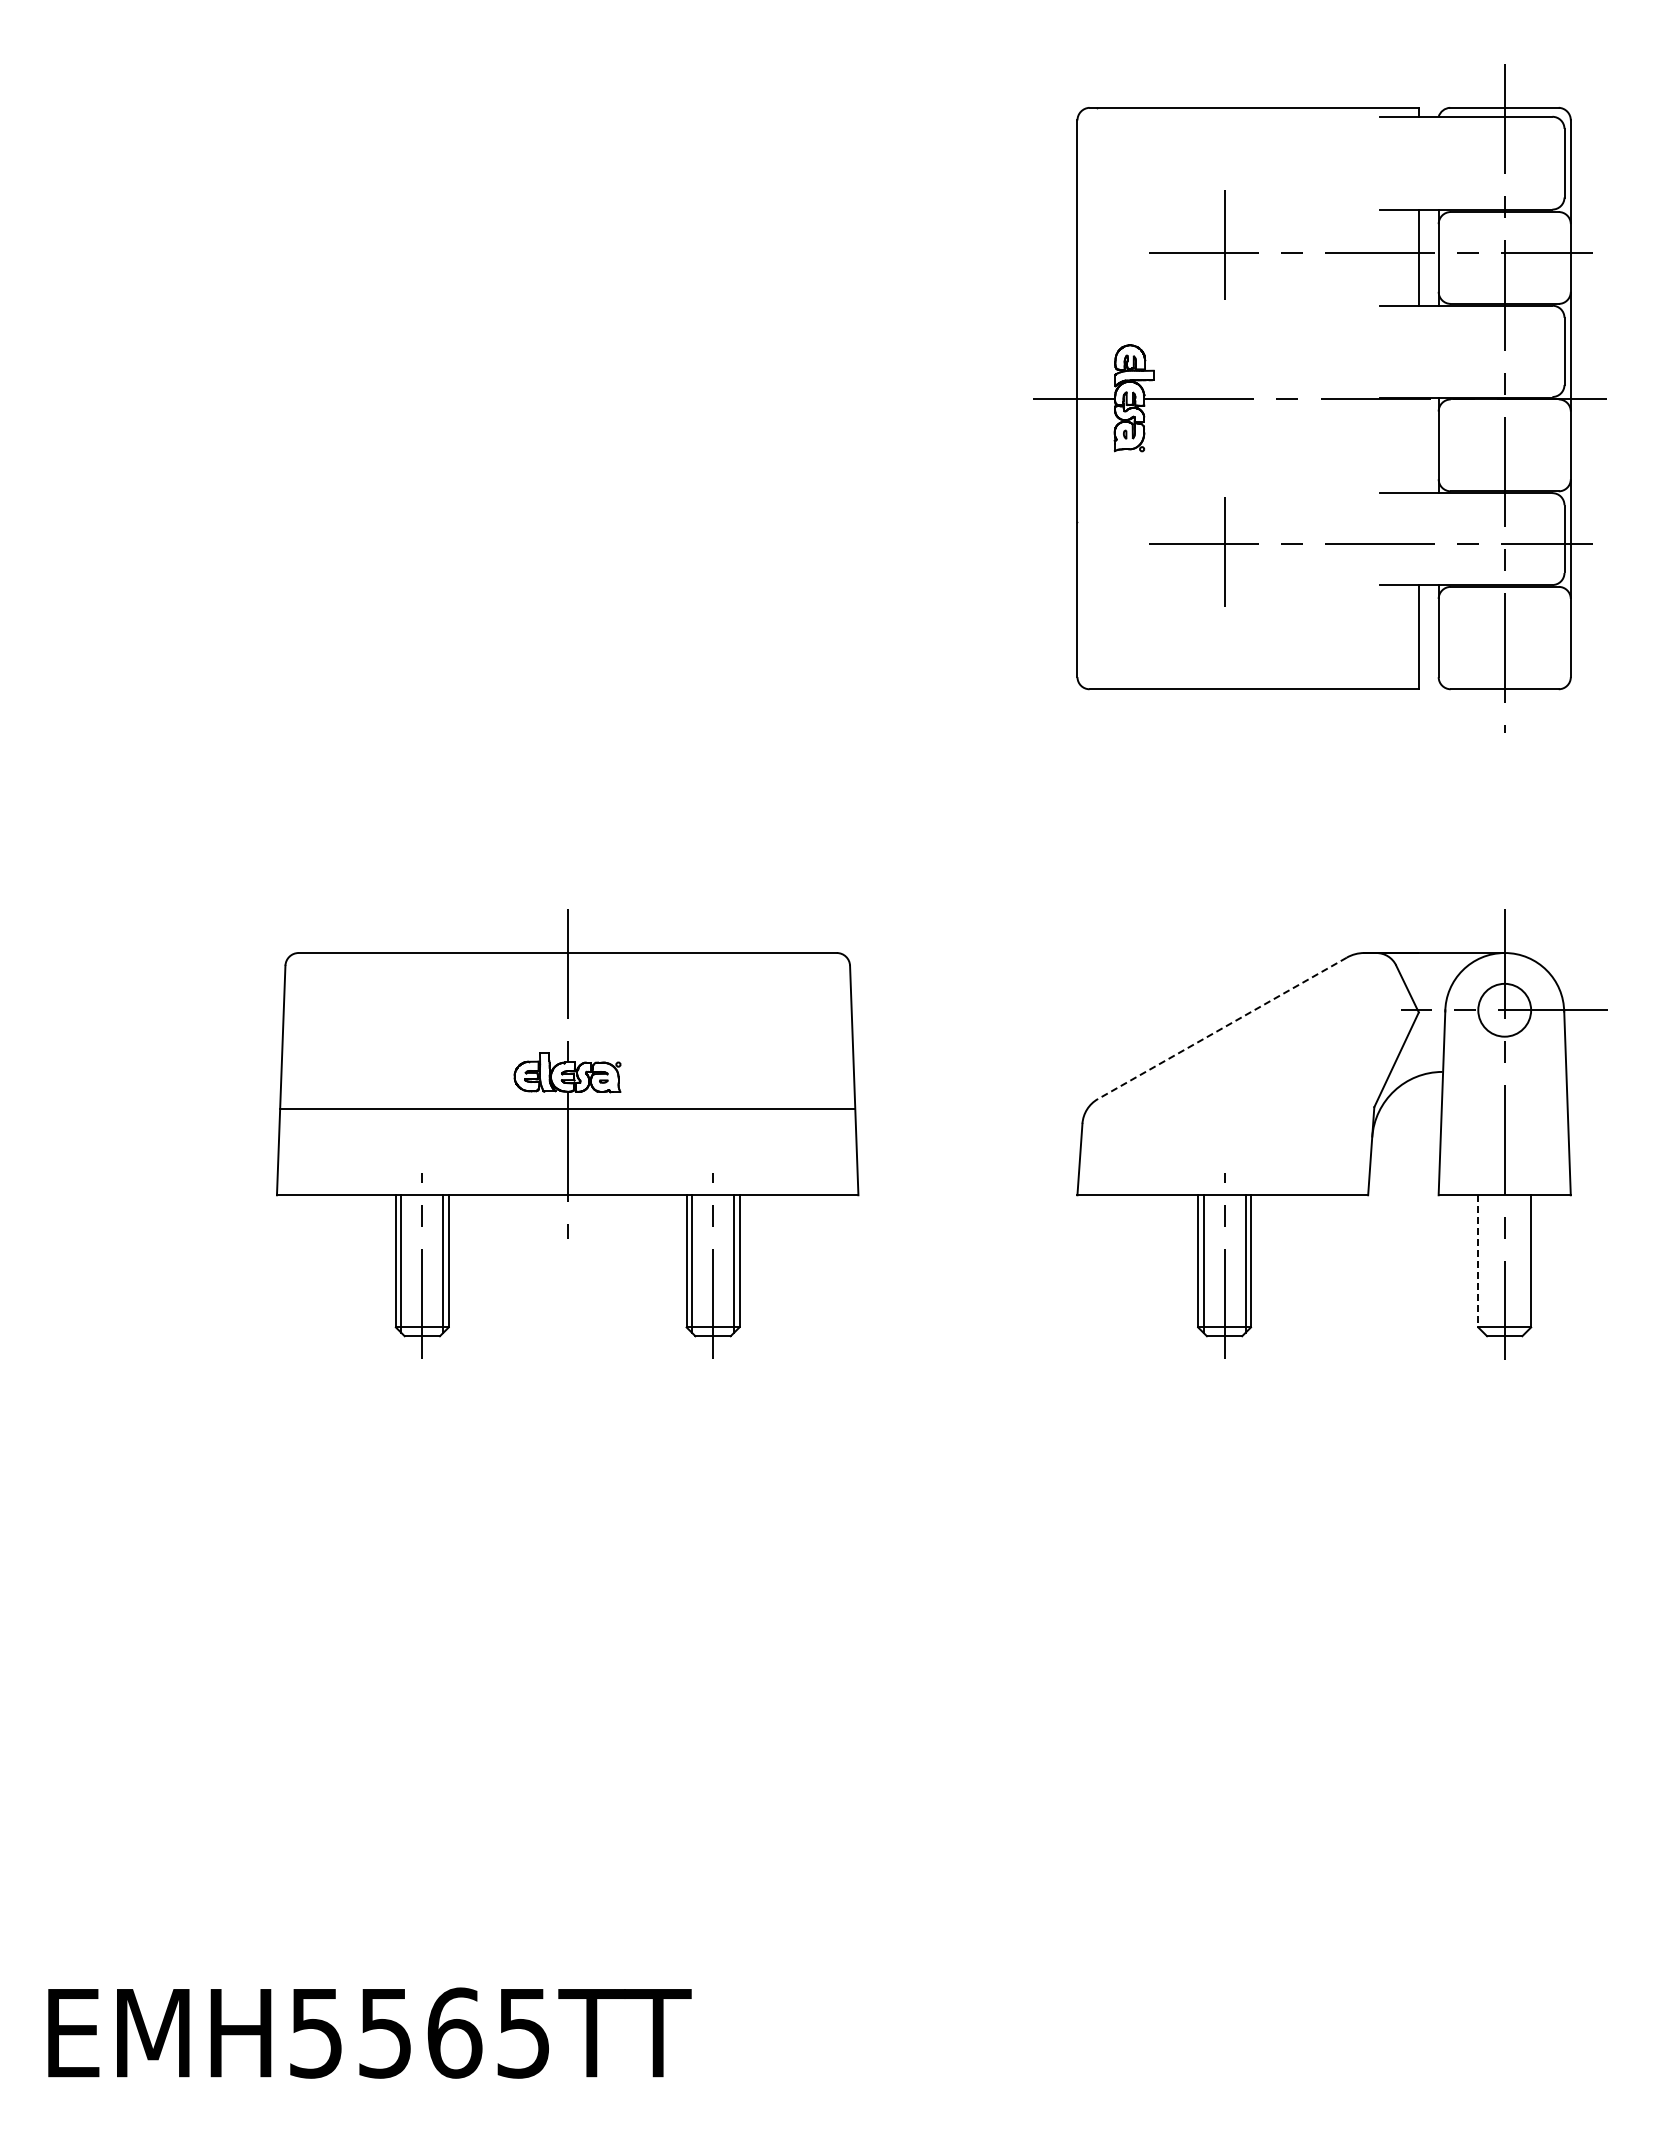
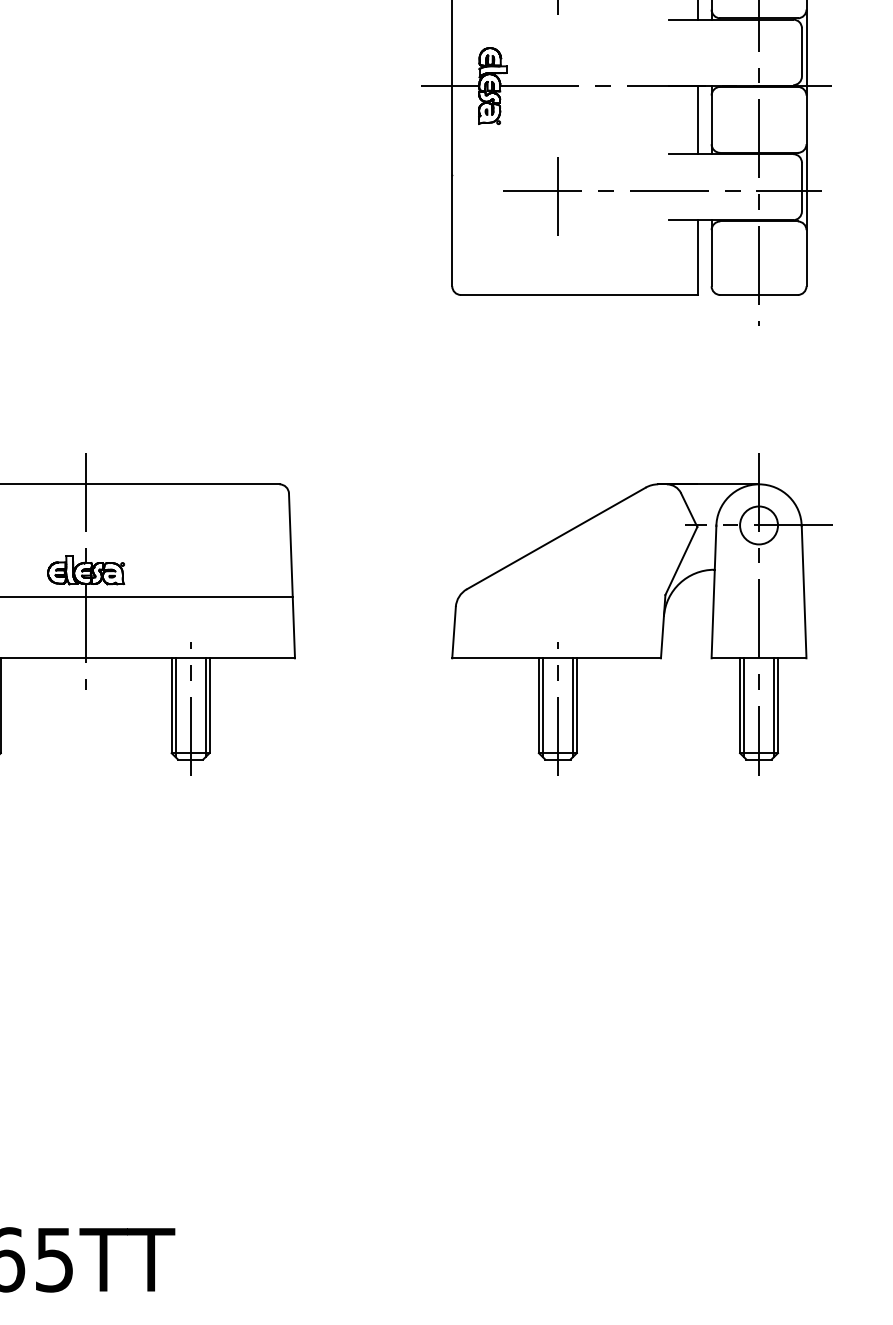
line: (1419, 445) -> (697, 119), added
line: (1221, 1028) -> (555, 538), dashed -> solid
line: (1478, 1261) -> (740, 705), dashed -> solid
line: (1483, 1263) -> (743, 707), added
line: (1525, 1263) -> (773, 707), added

